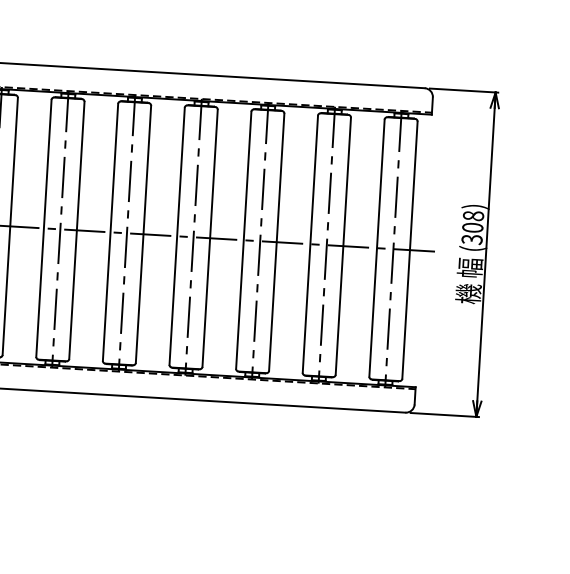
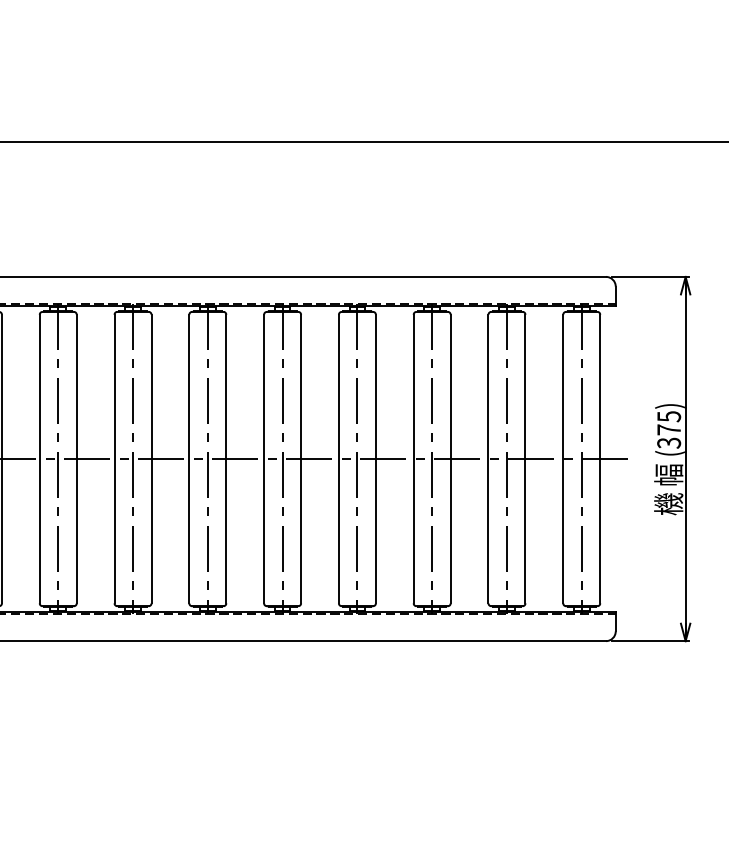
text: (473, 222) -> (669, 423), (308) -> (375)

